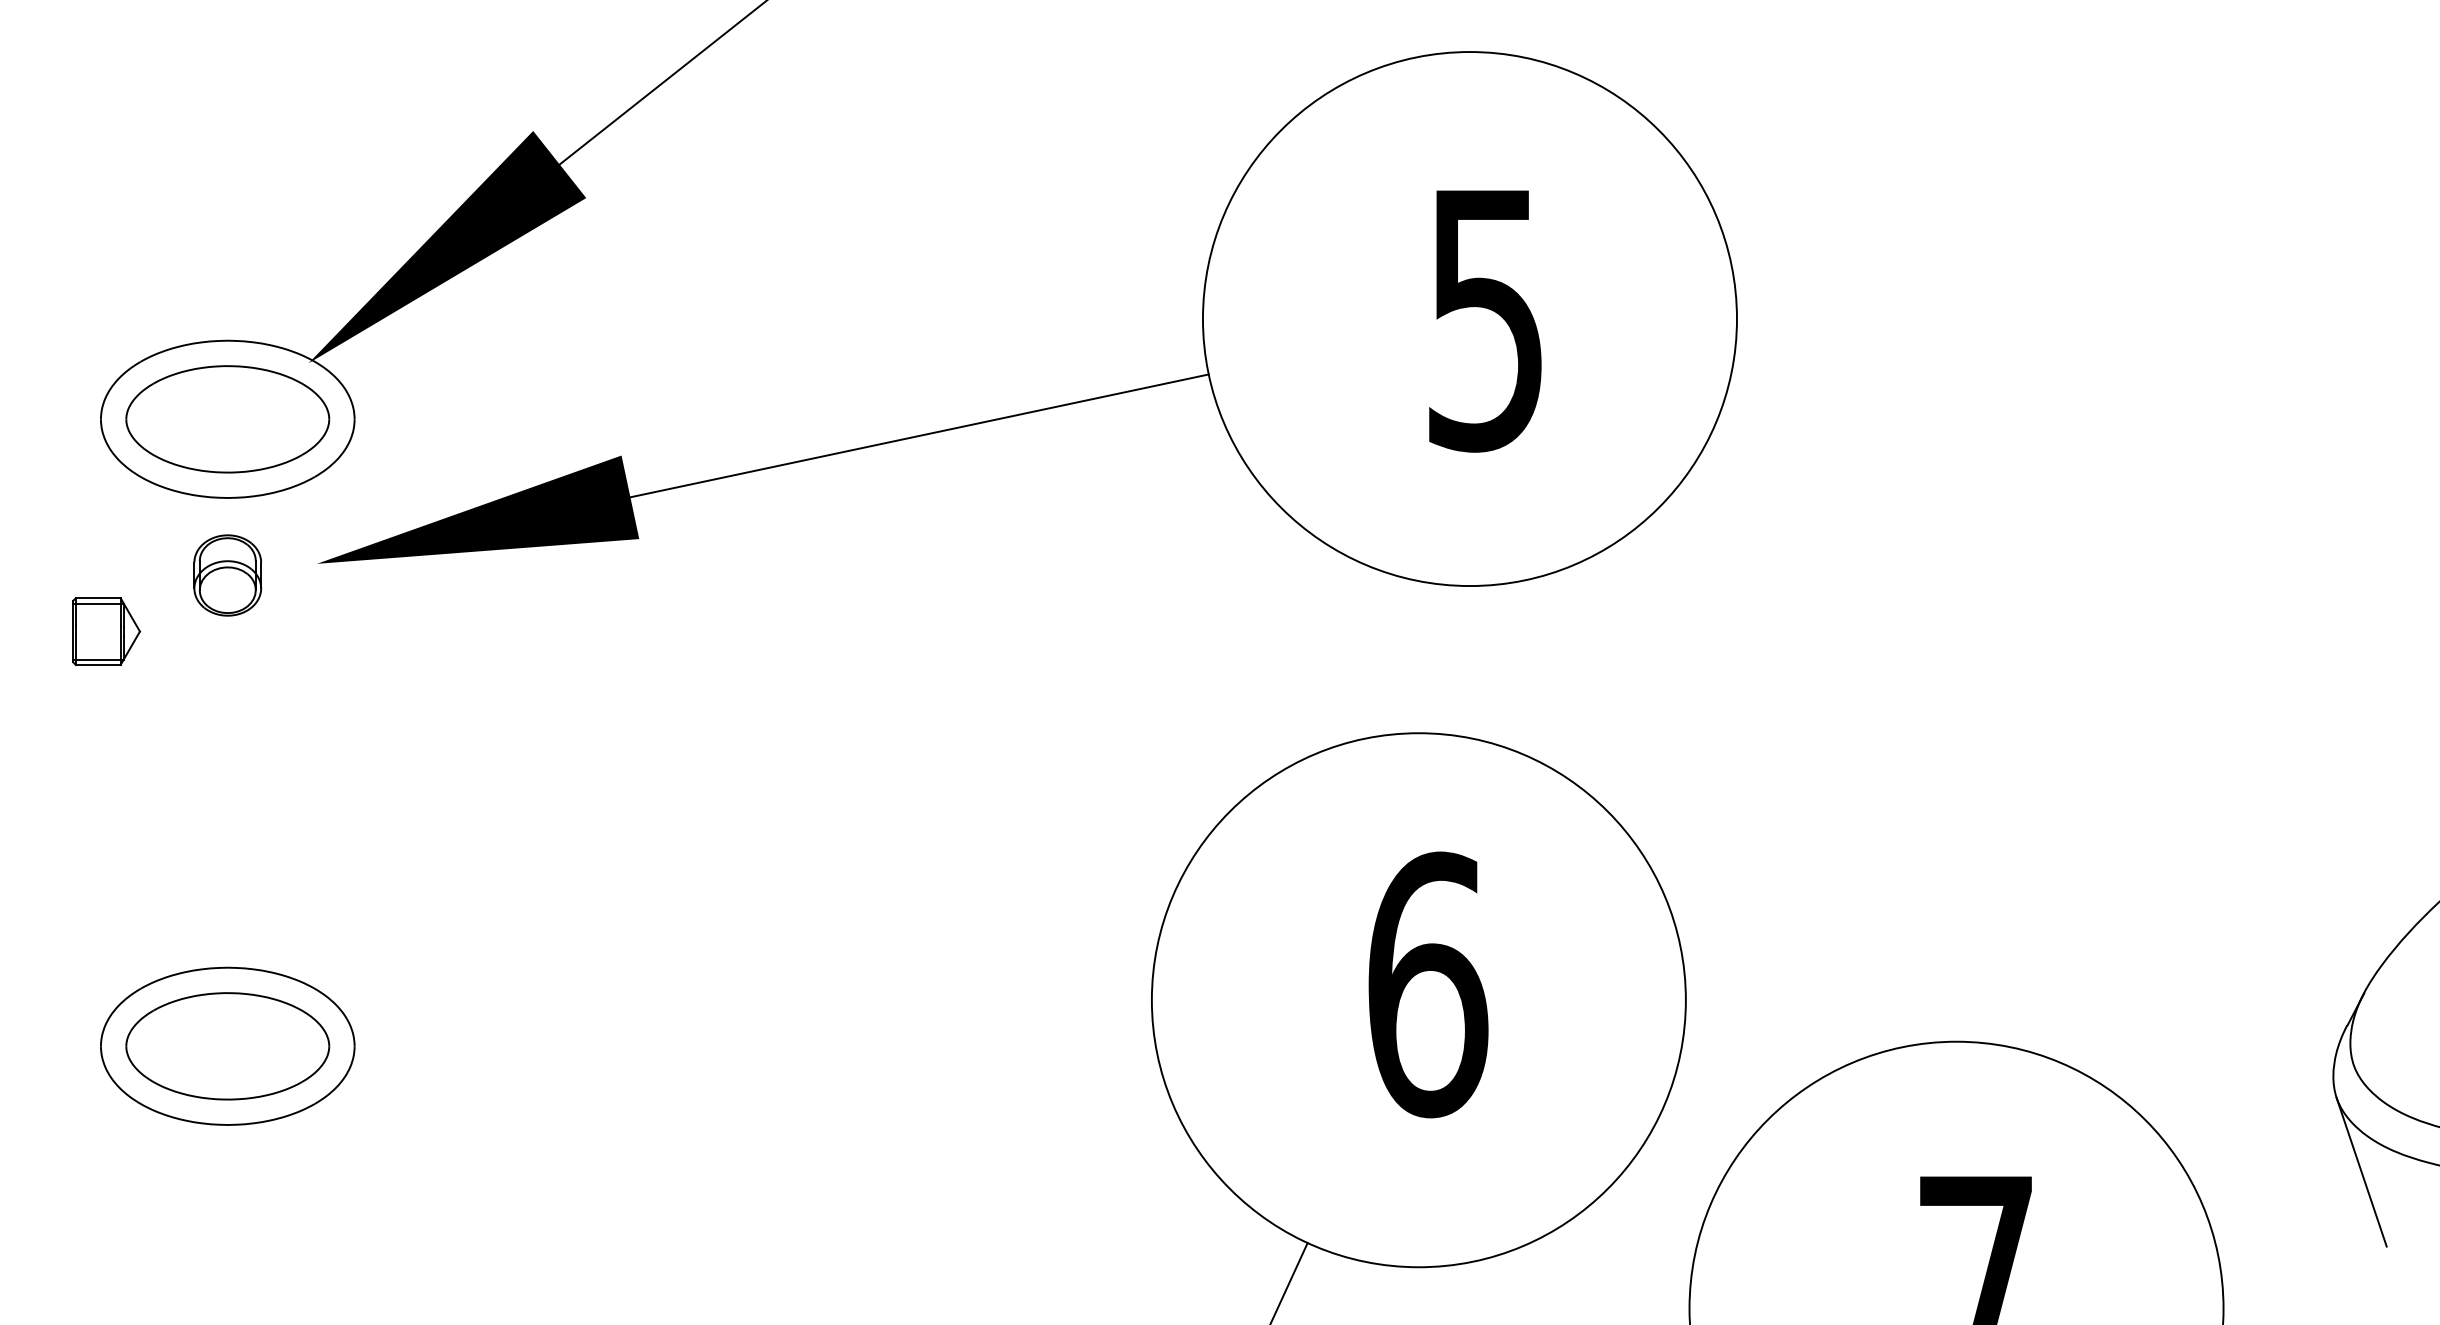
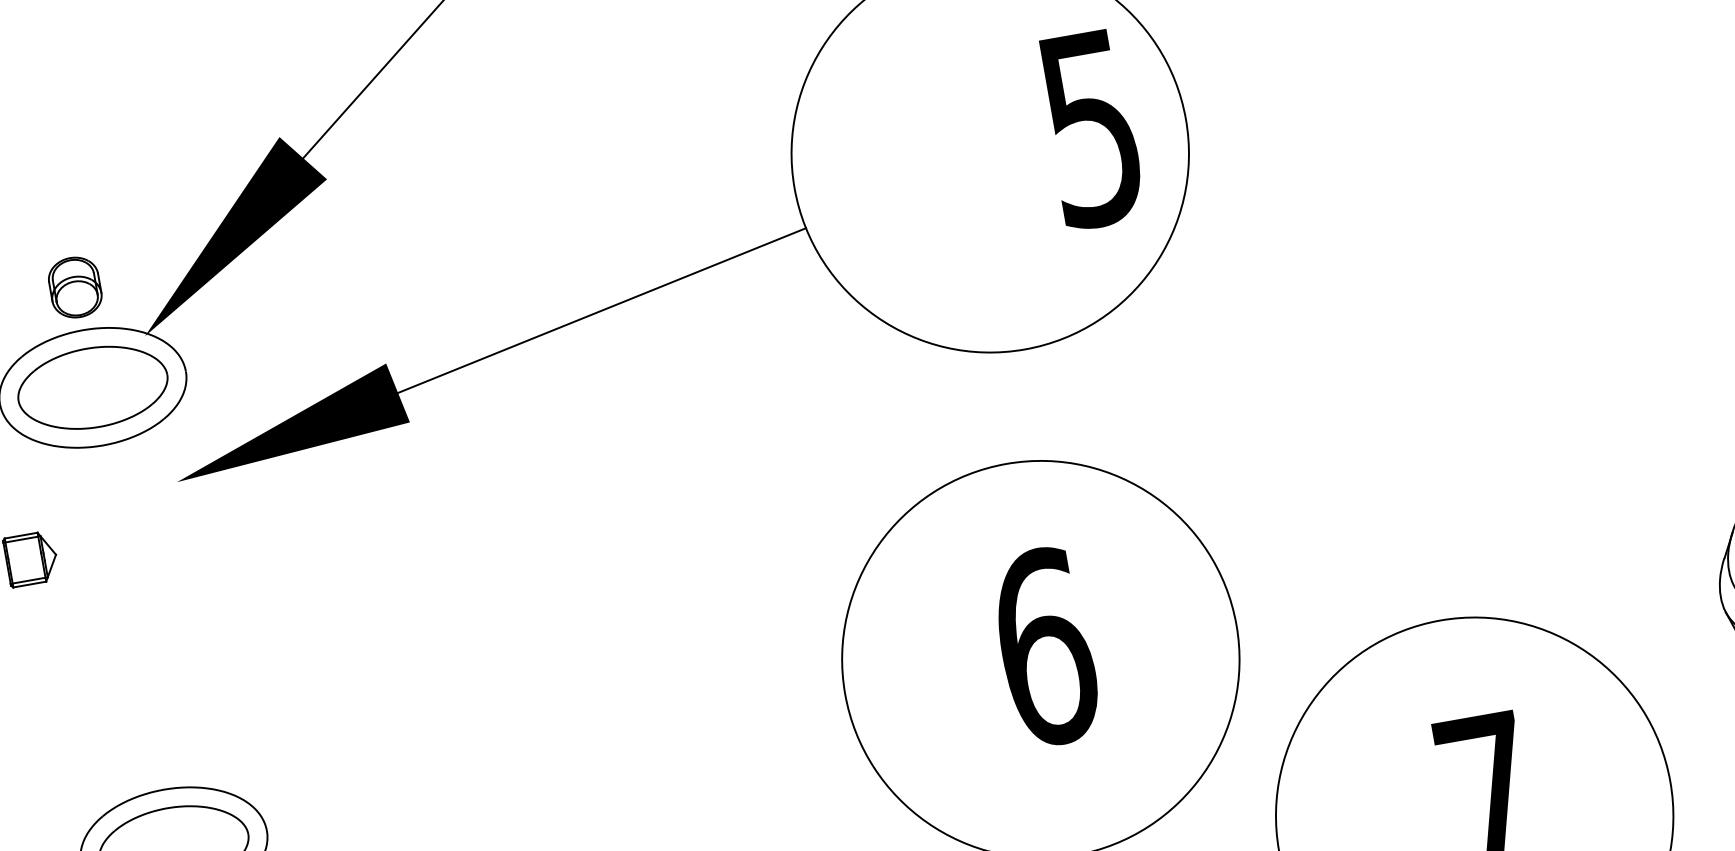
text: (1485, 321) -> (1091, 130), moved
part: (227, 575) -> (75, 287), moved

